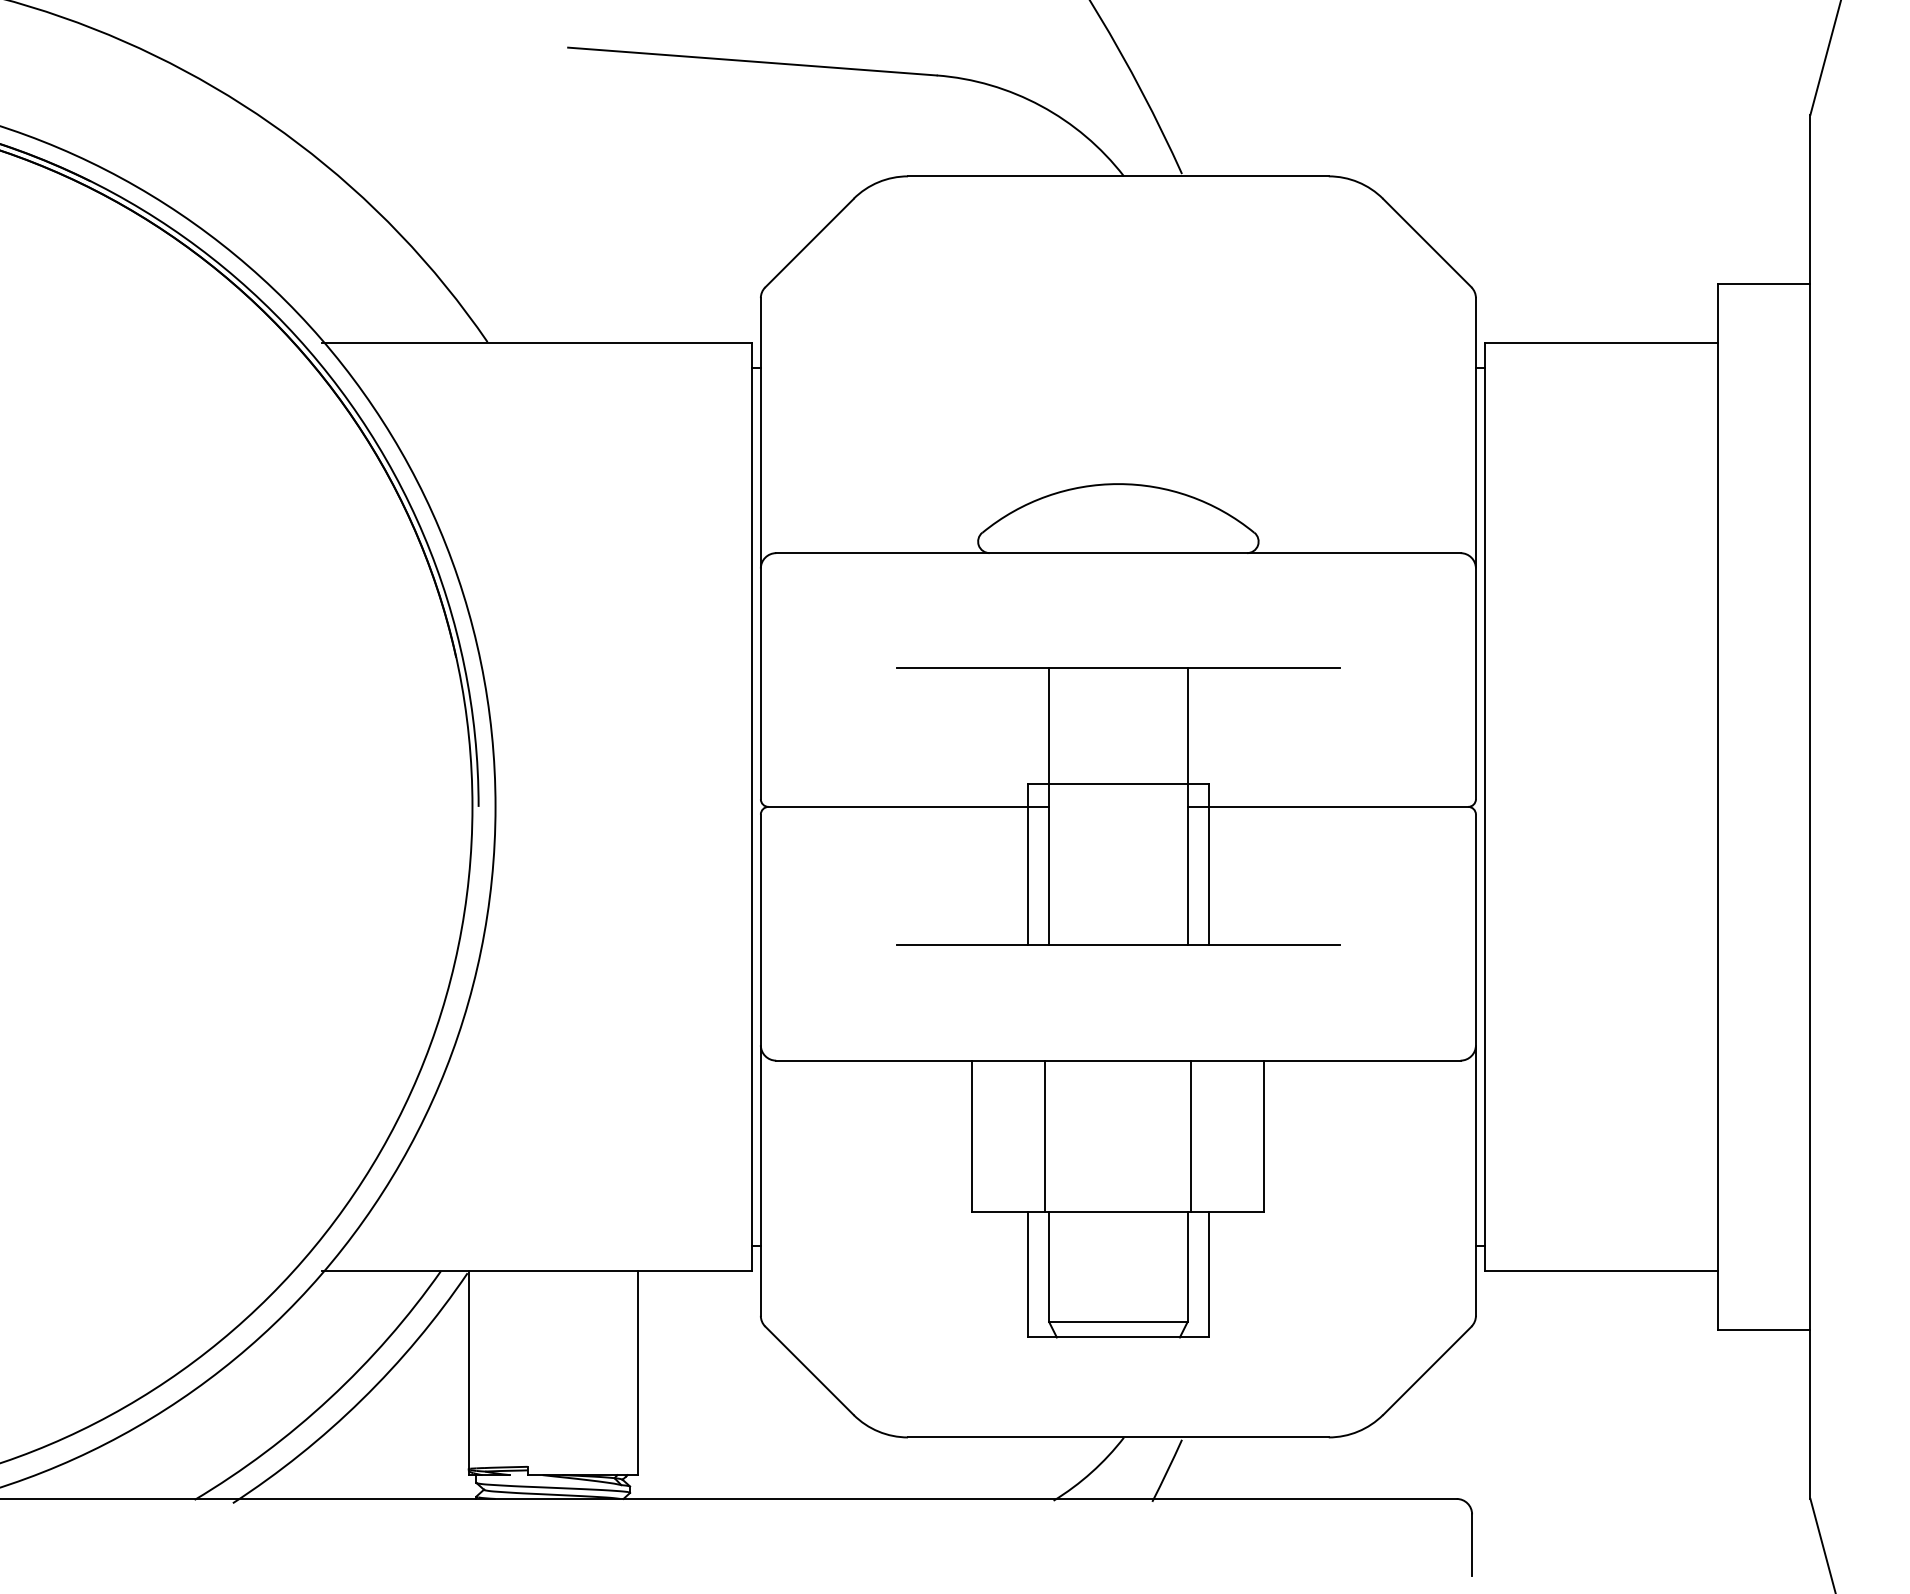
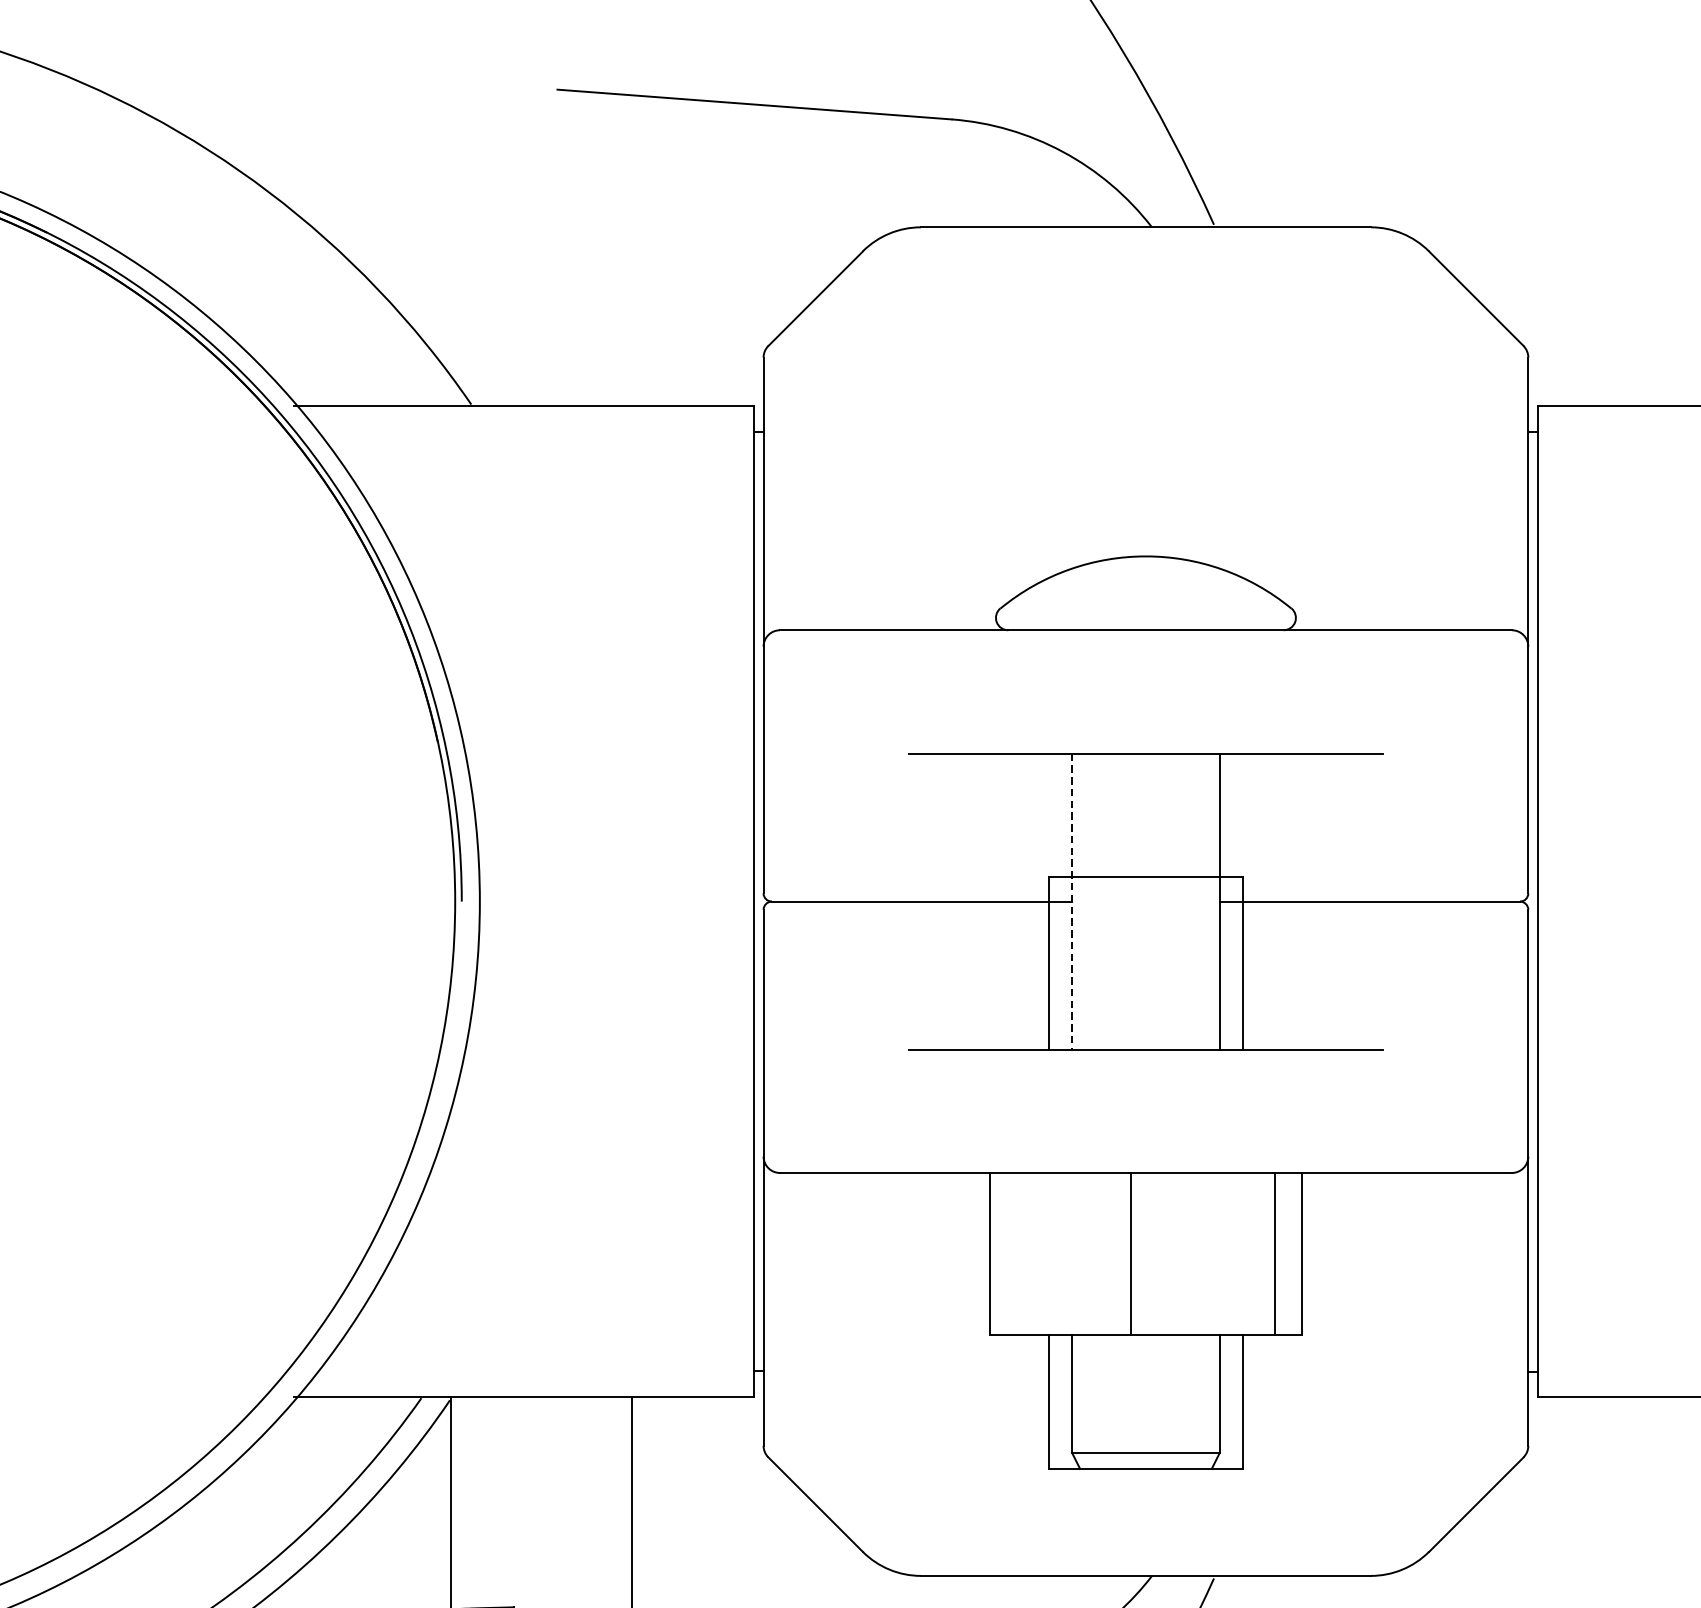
line: (1049, 807) -> (1072, 902), solid -> dashed
line: (1045, 1136) -> (1131, 1254), moved
line: (1191, 1136) -> (1275, 1254), moved

